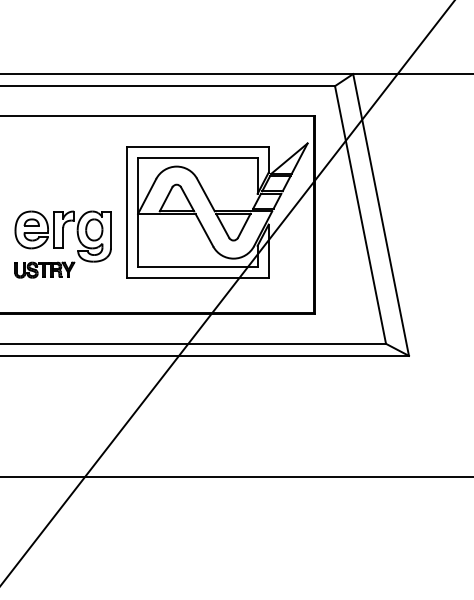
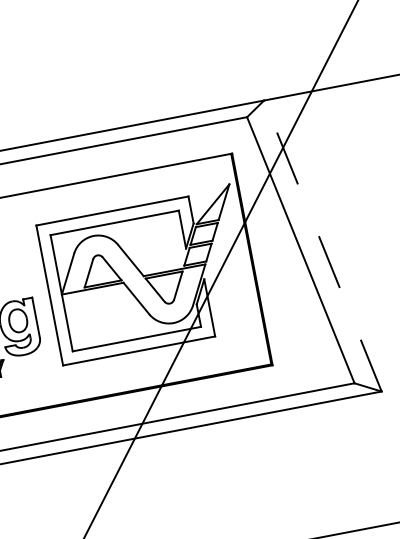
line: (381, 214) -> (323, 245), solid -> dashed

